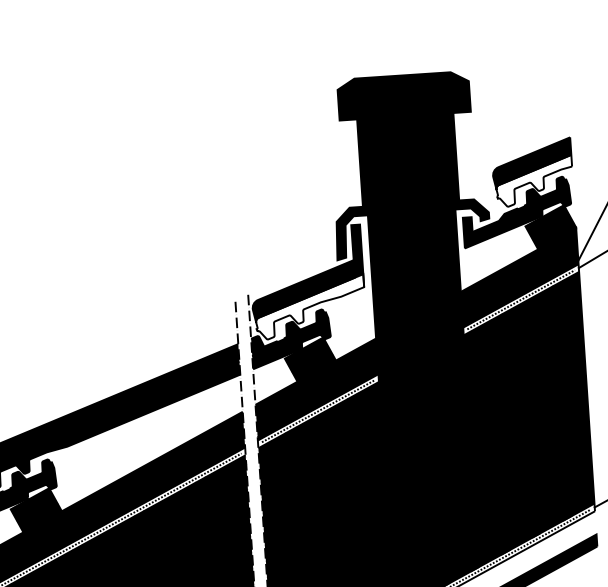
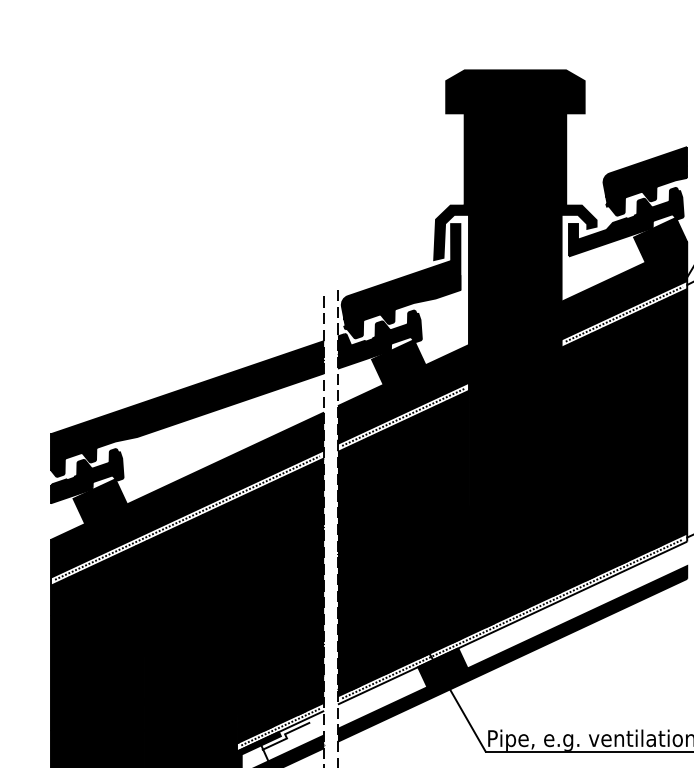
fill: (534, 181) -> (646, 190), added
fill: (310, 307) -> (402, 307), added

